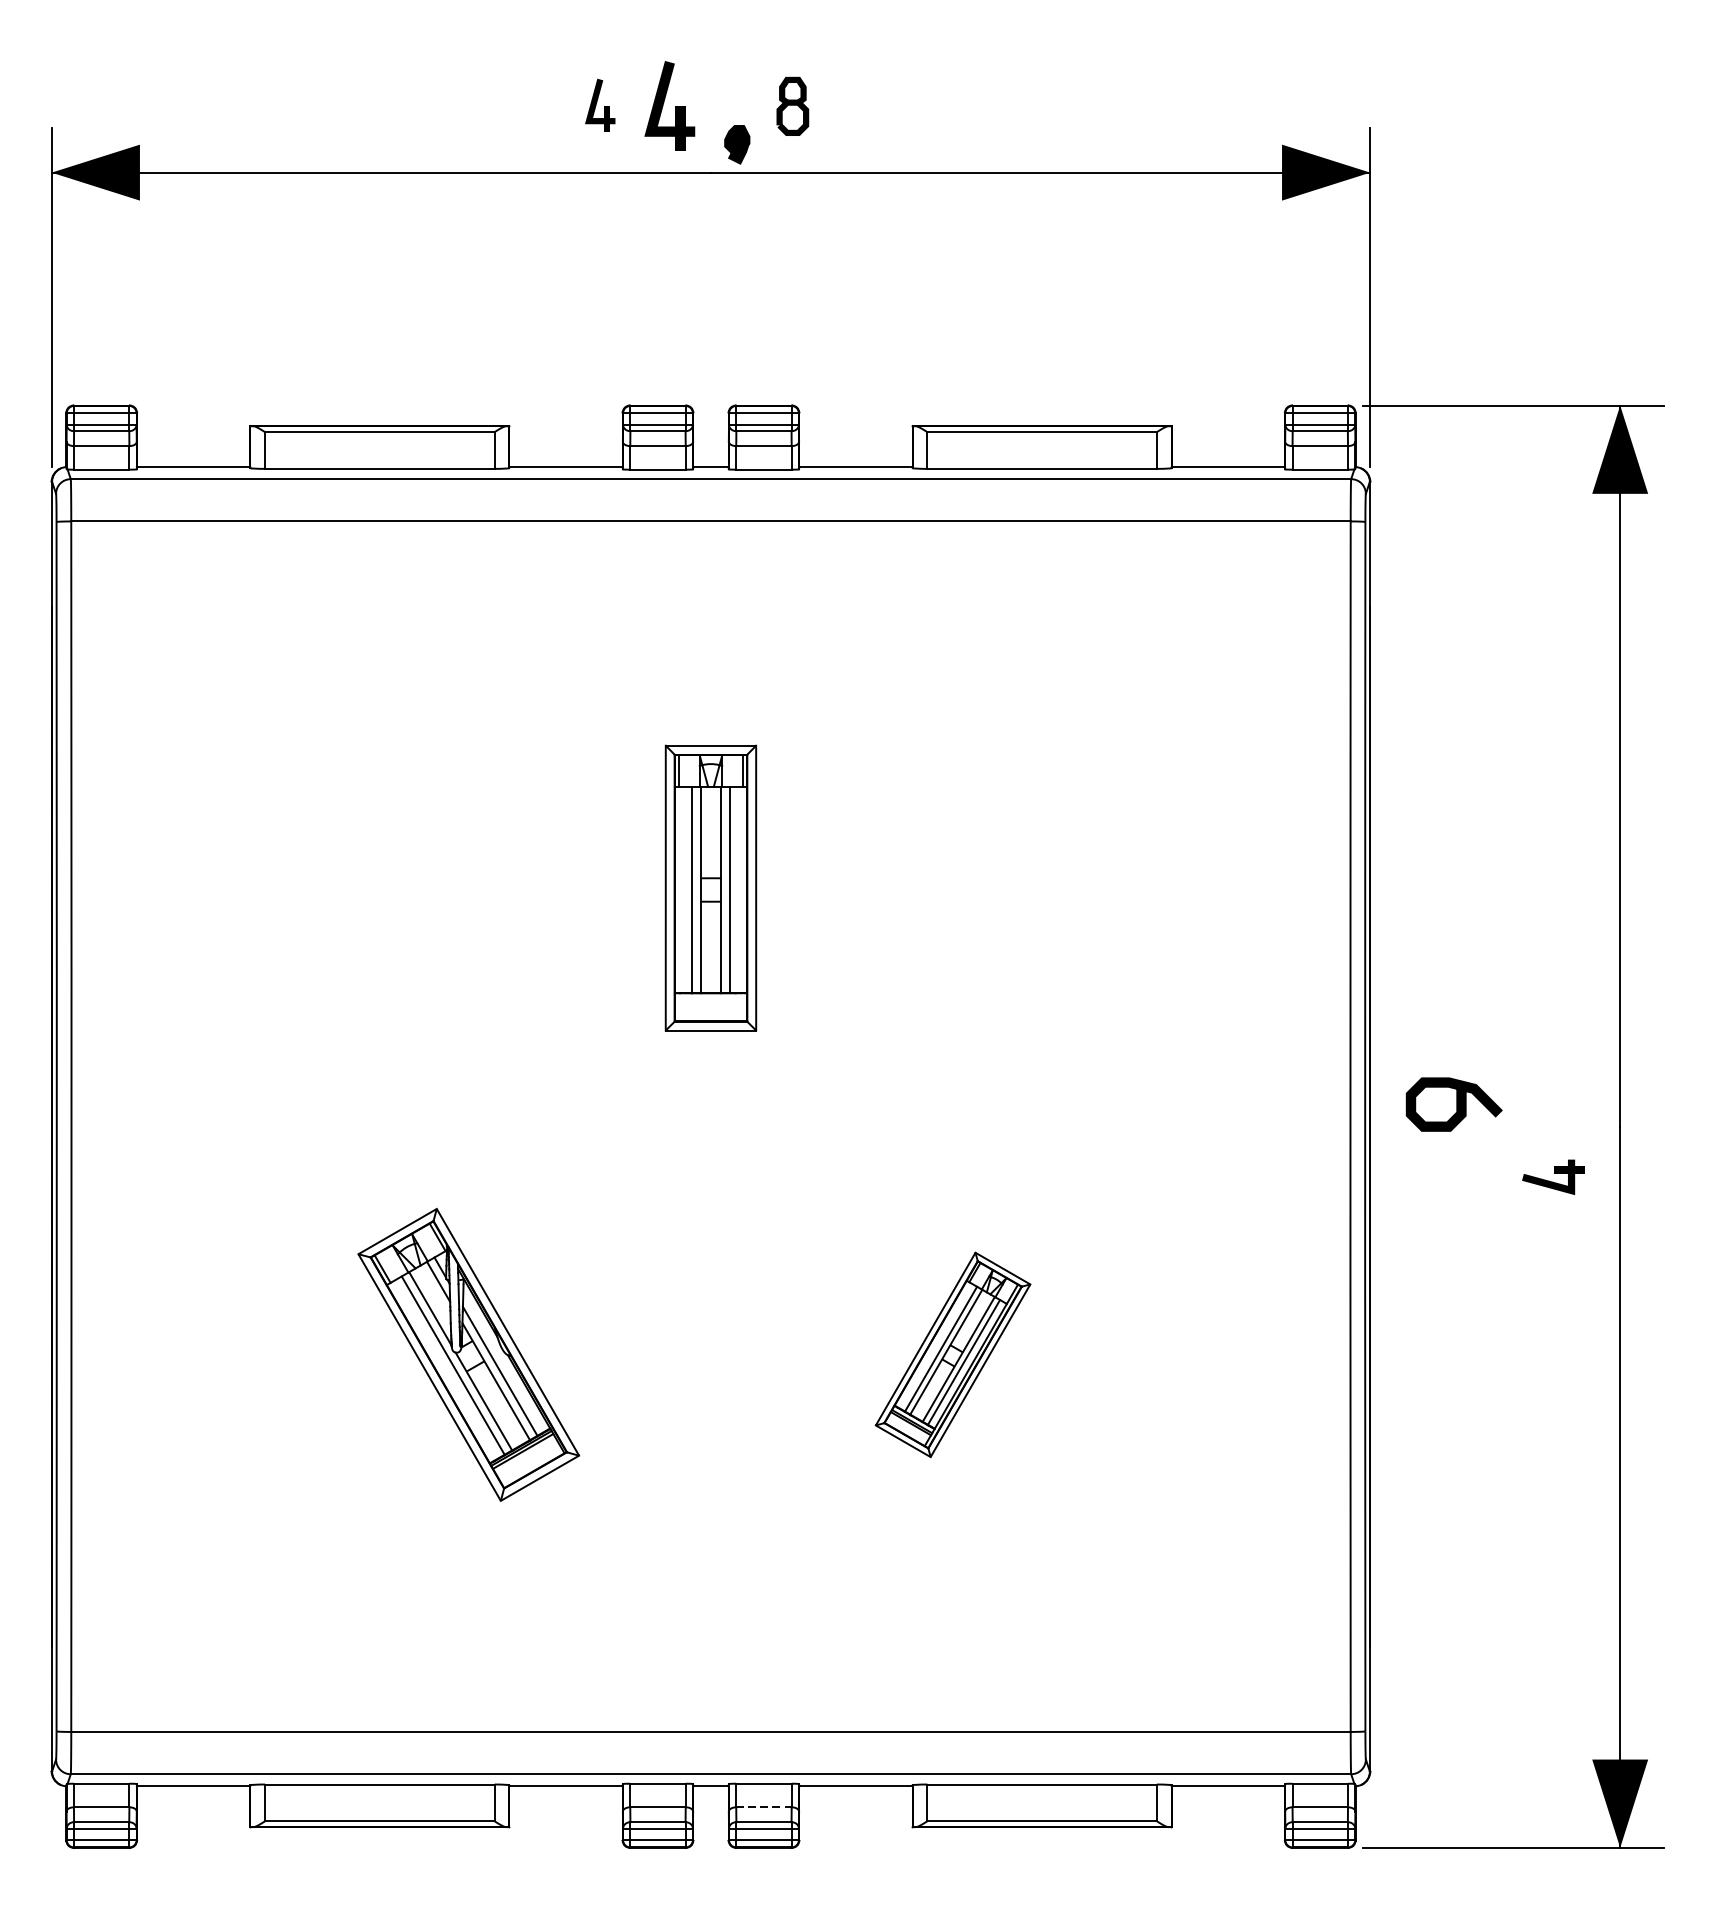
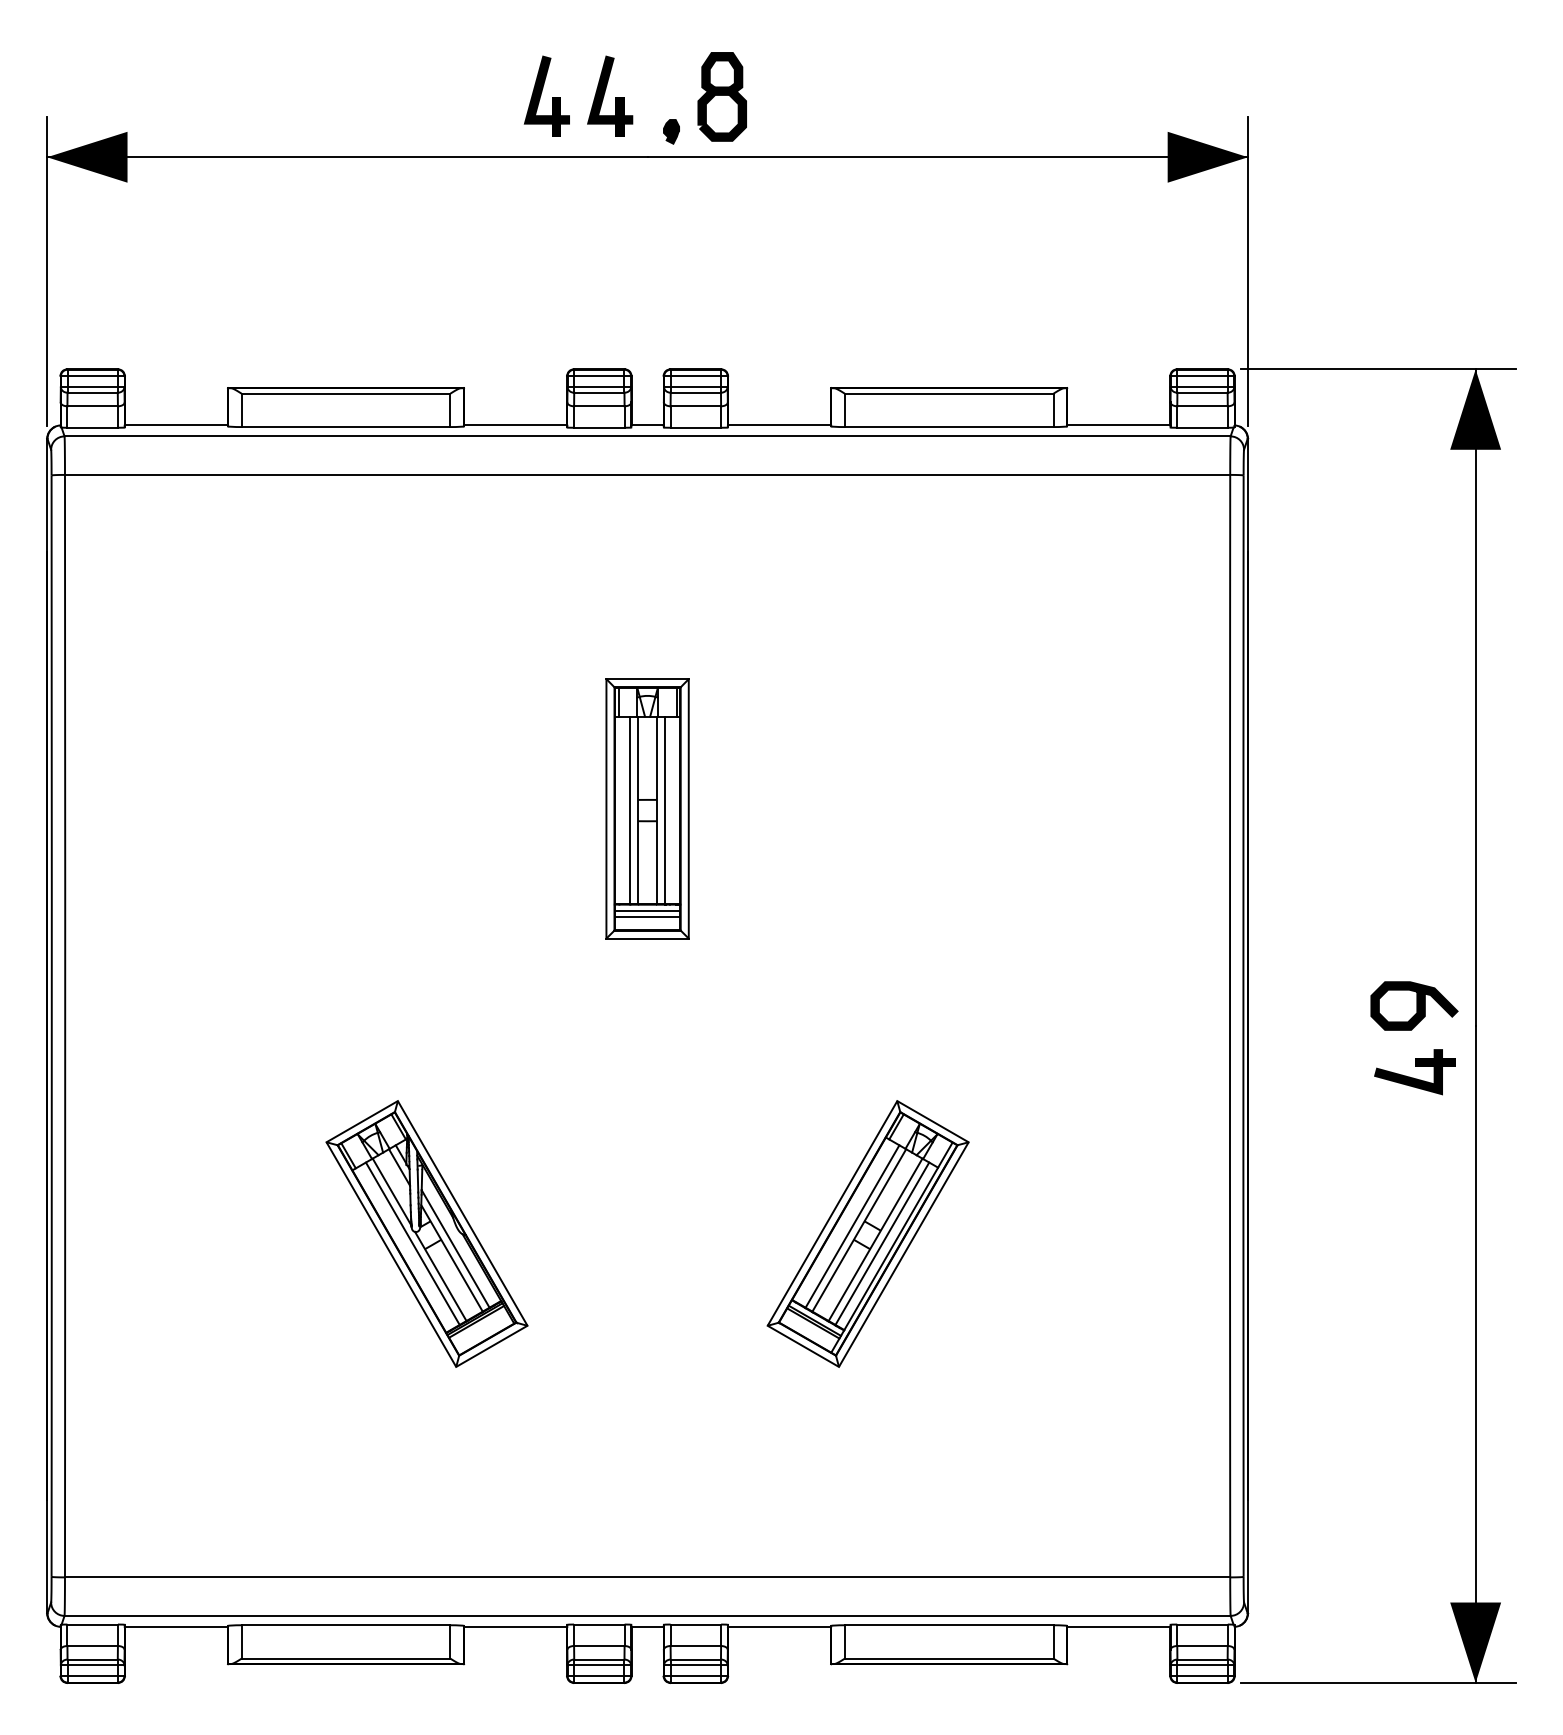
part: (599, 104) -> (546, 95), size x1.67
part: (792, 105) -> (721, 96), size x1.67
part: (737, 144) -> (671, 131), size x0.71
line: (710, 999) -> (647, 910), added
line: (710, 1006) -> (647, 916), added
curve: (1456, 1104) -> (1416, 1005), moved
part: (1553, 1177) -> (1414, 1072), size x1.43
part: (952, 1354) -> (867, 1233), size x1.43
line: (764, 1807) -> (696, 1646), dashed -> solid

